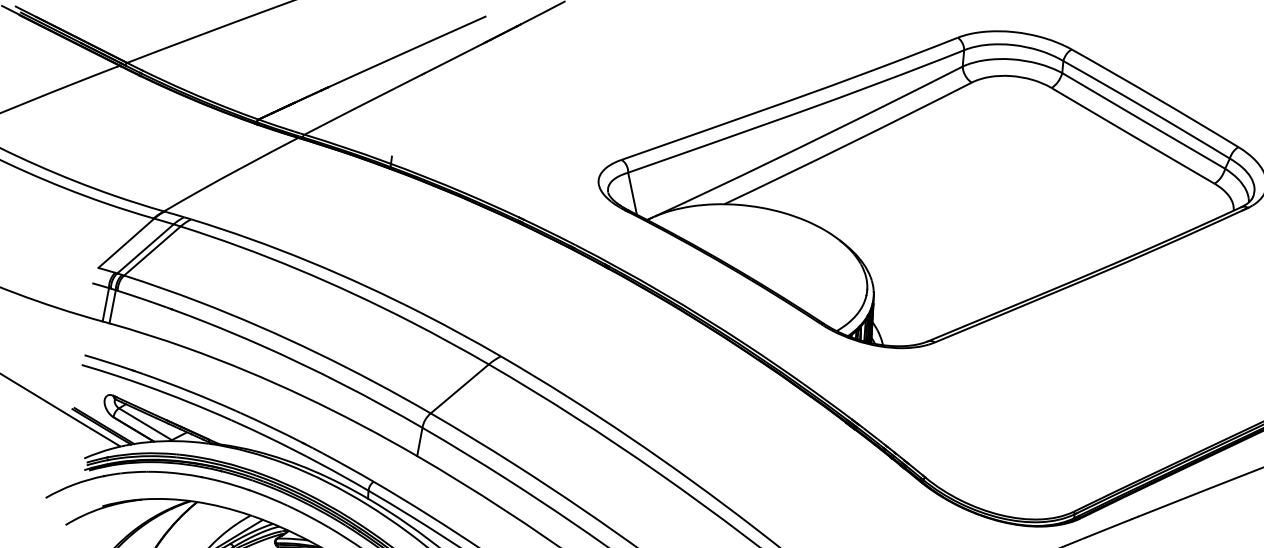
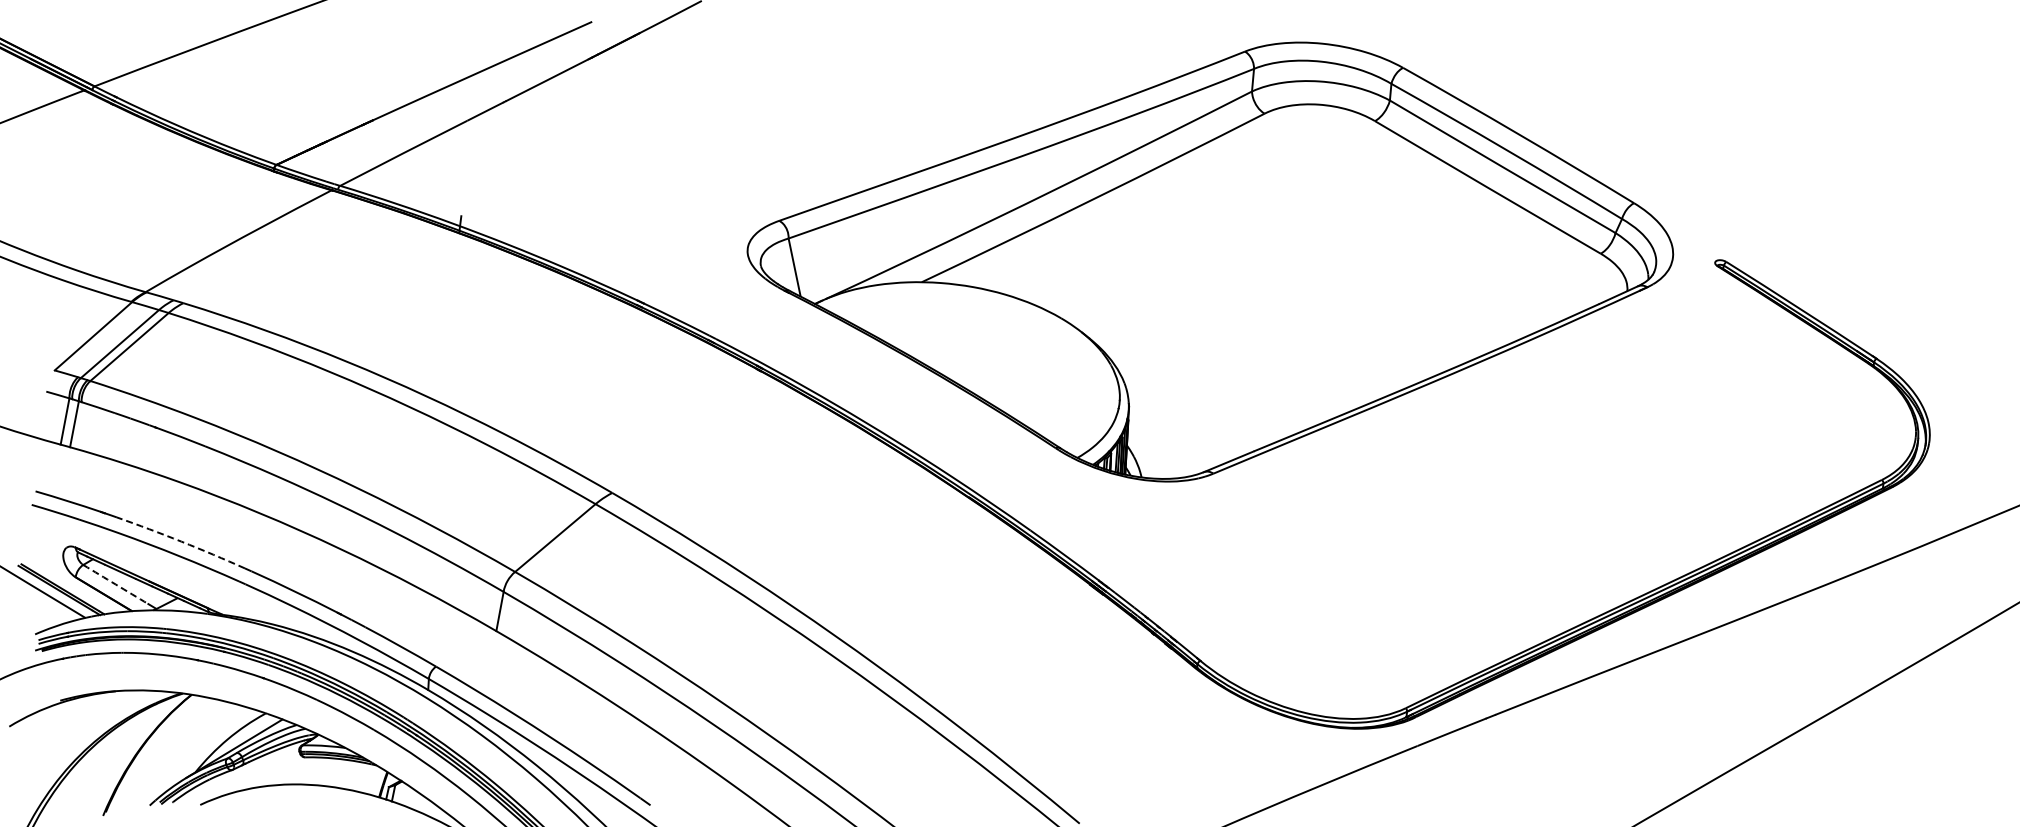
arc: (189, 391) -> (181, 541), solid -> dashed
arc: (142, 422) -> (115, 584), solid -> dashed

